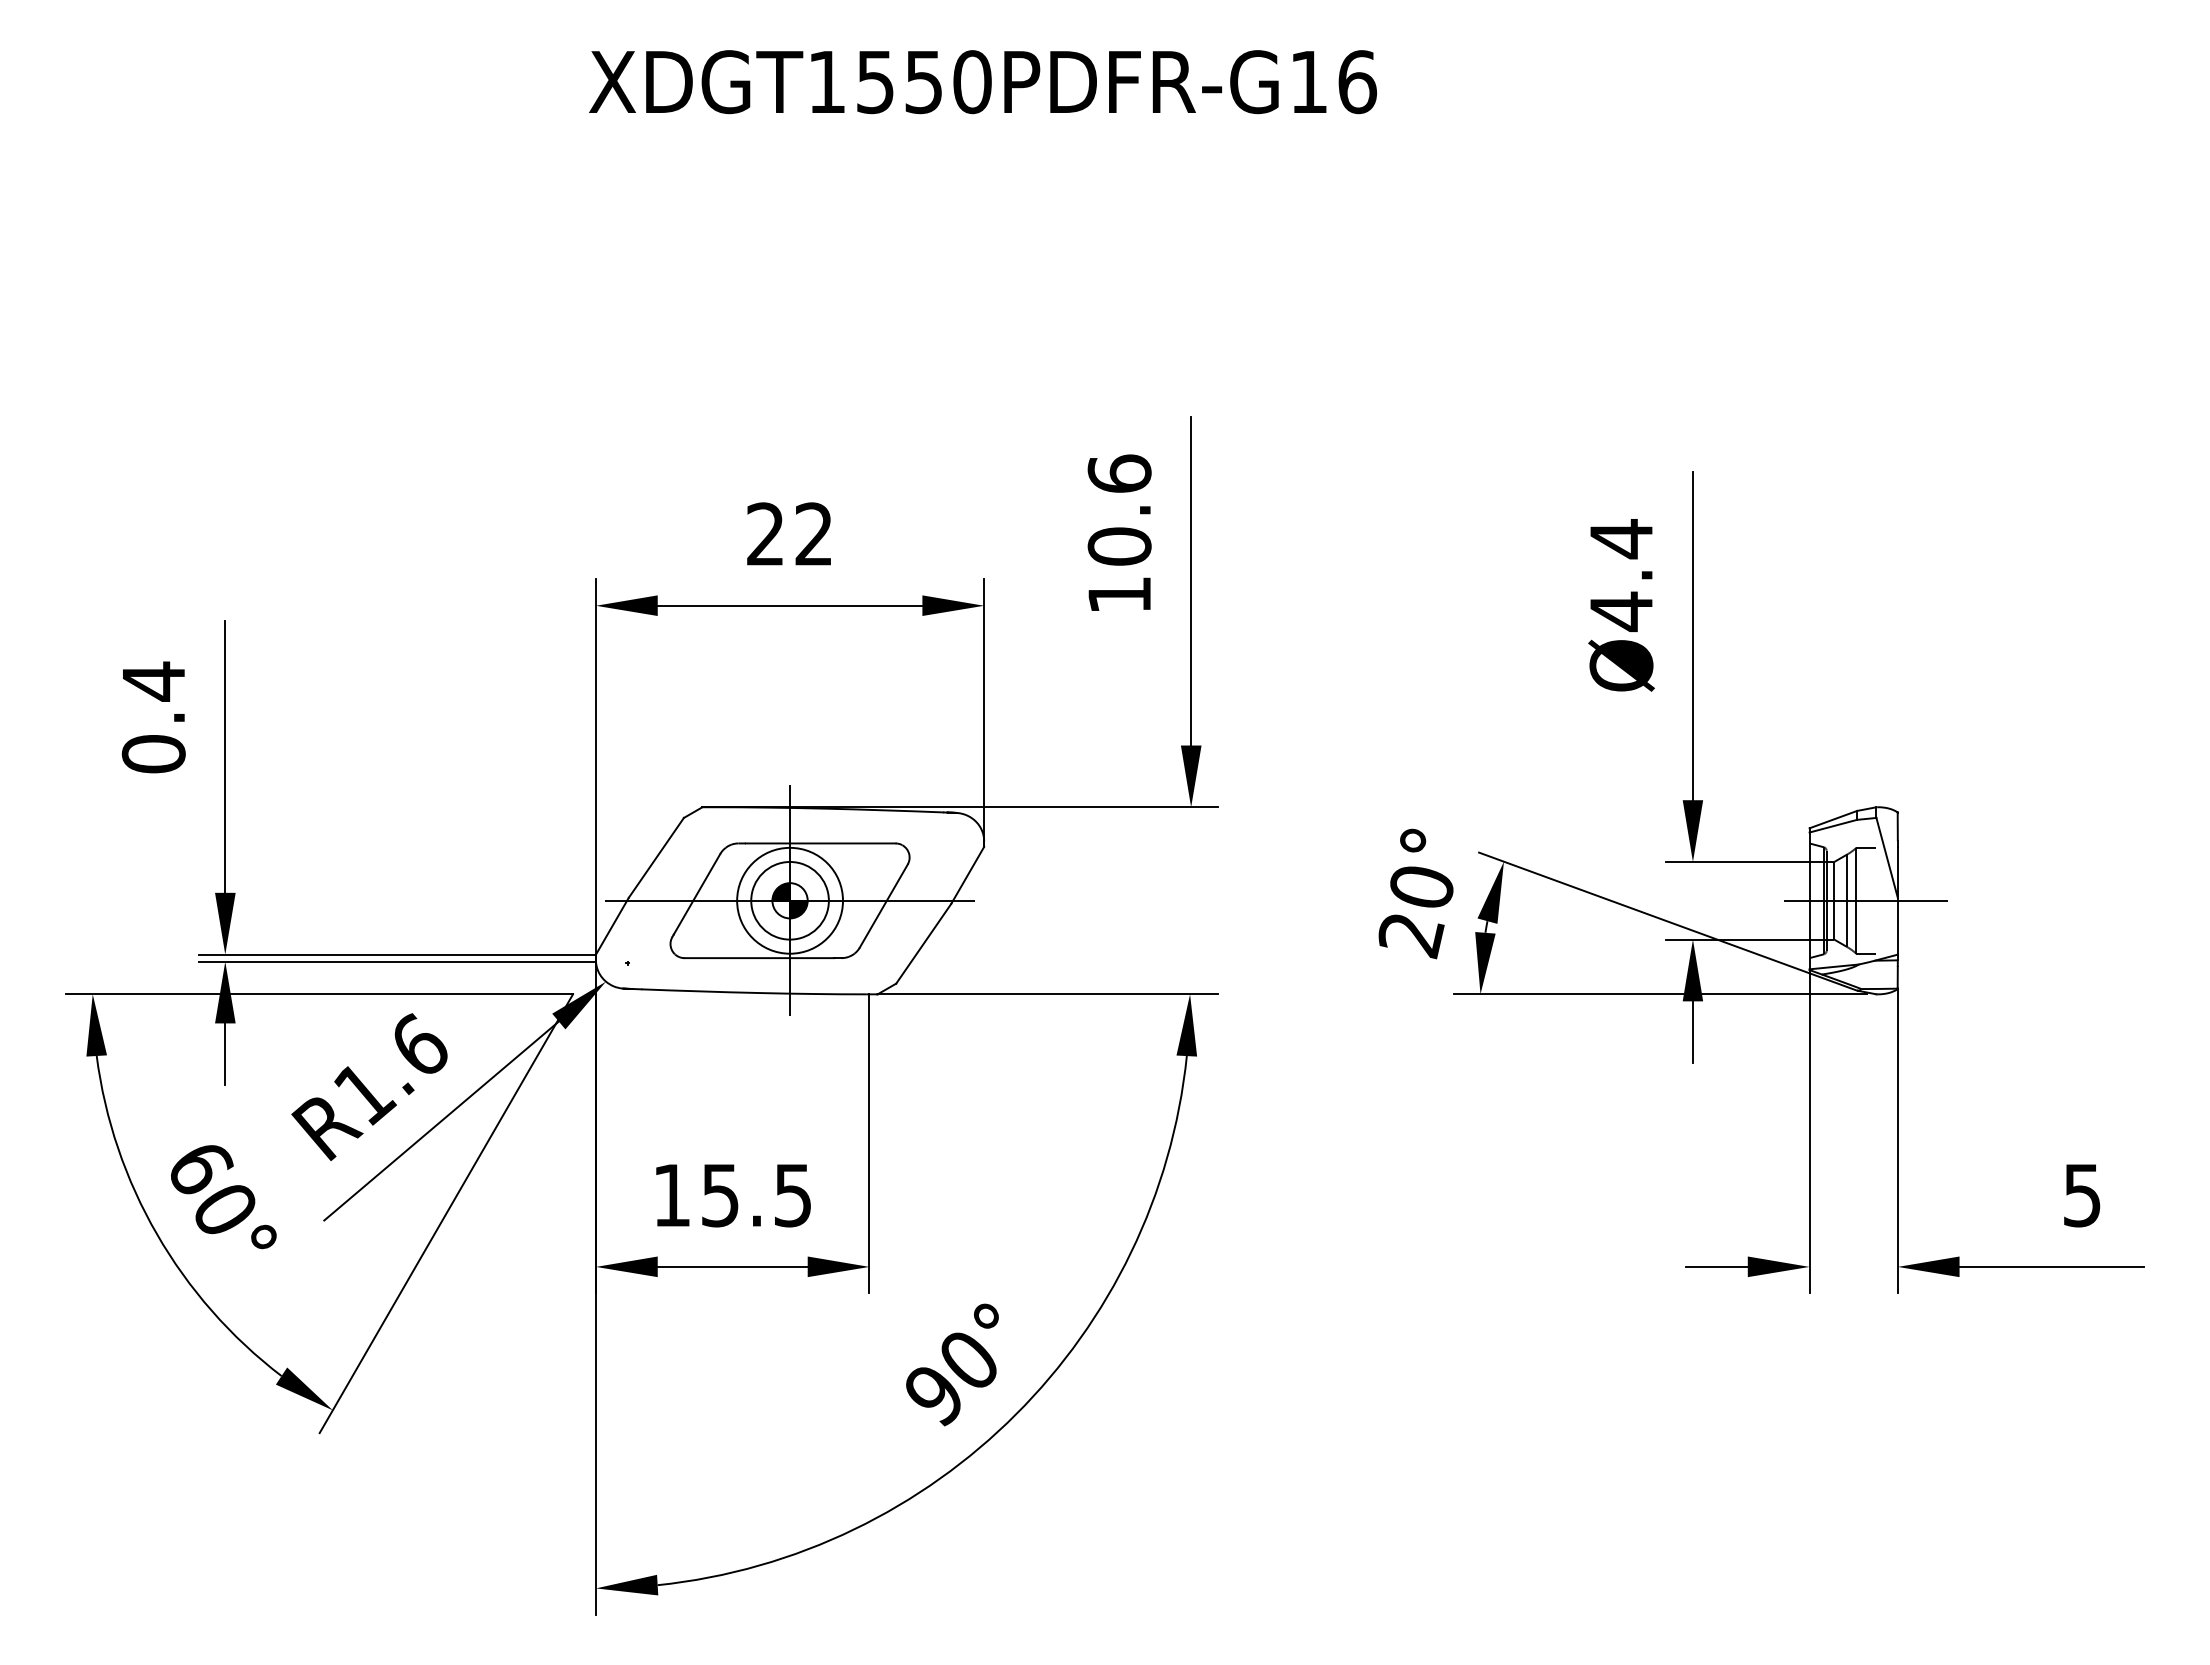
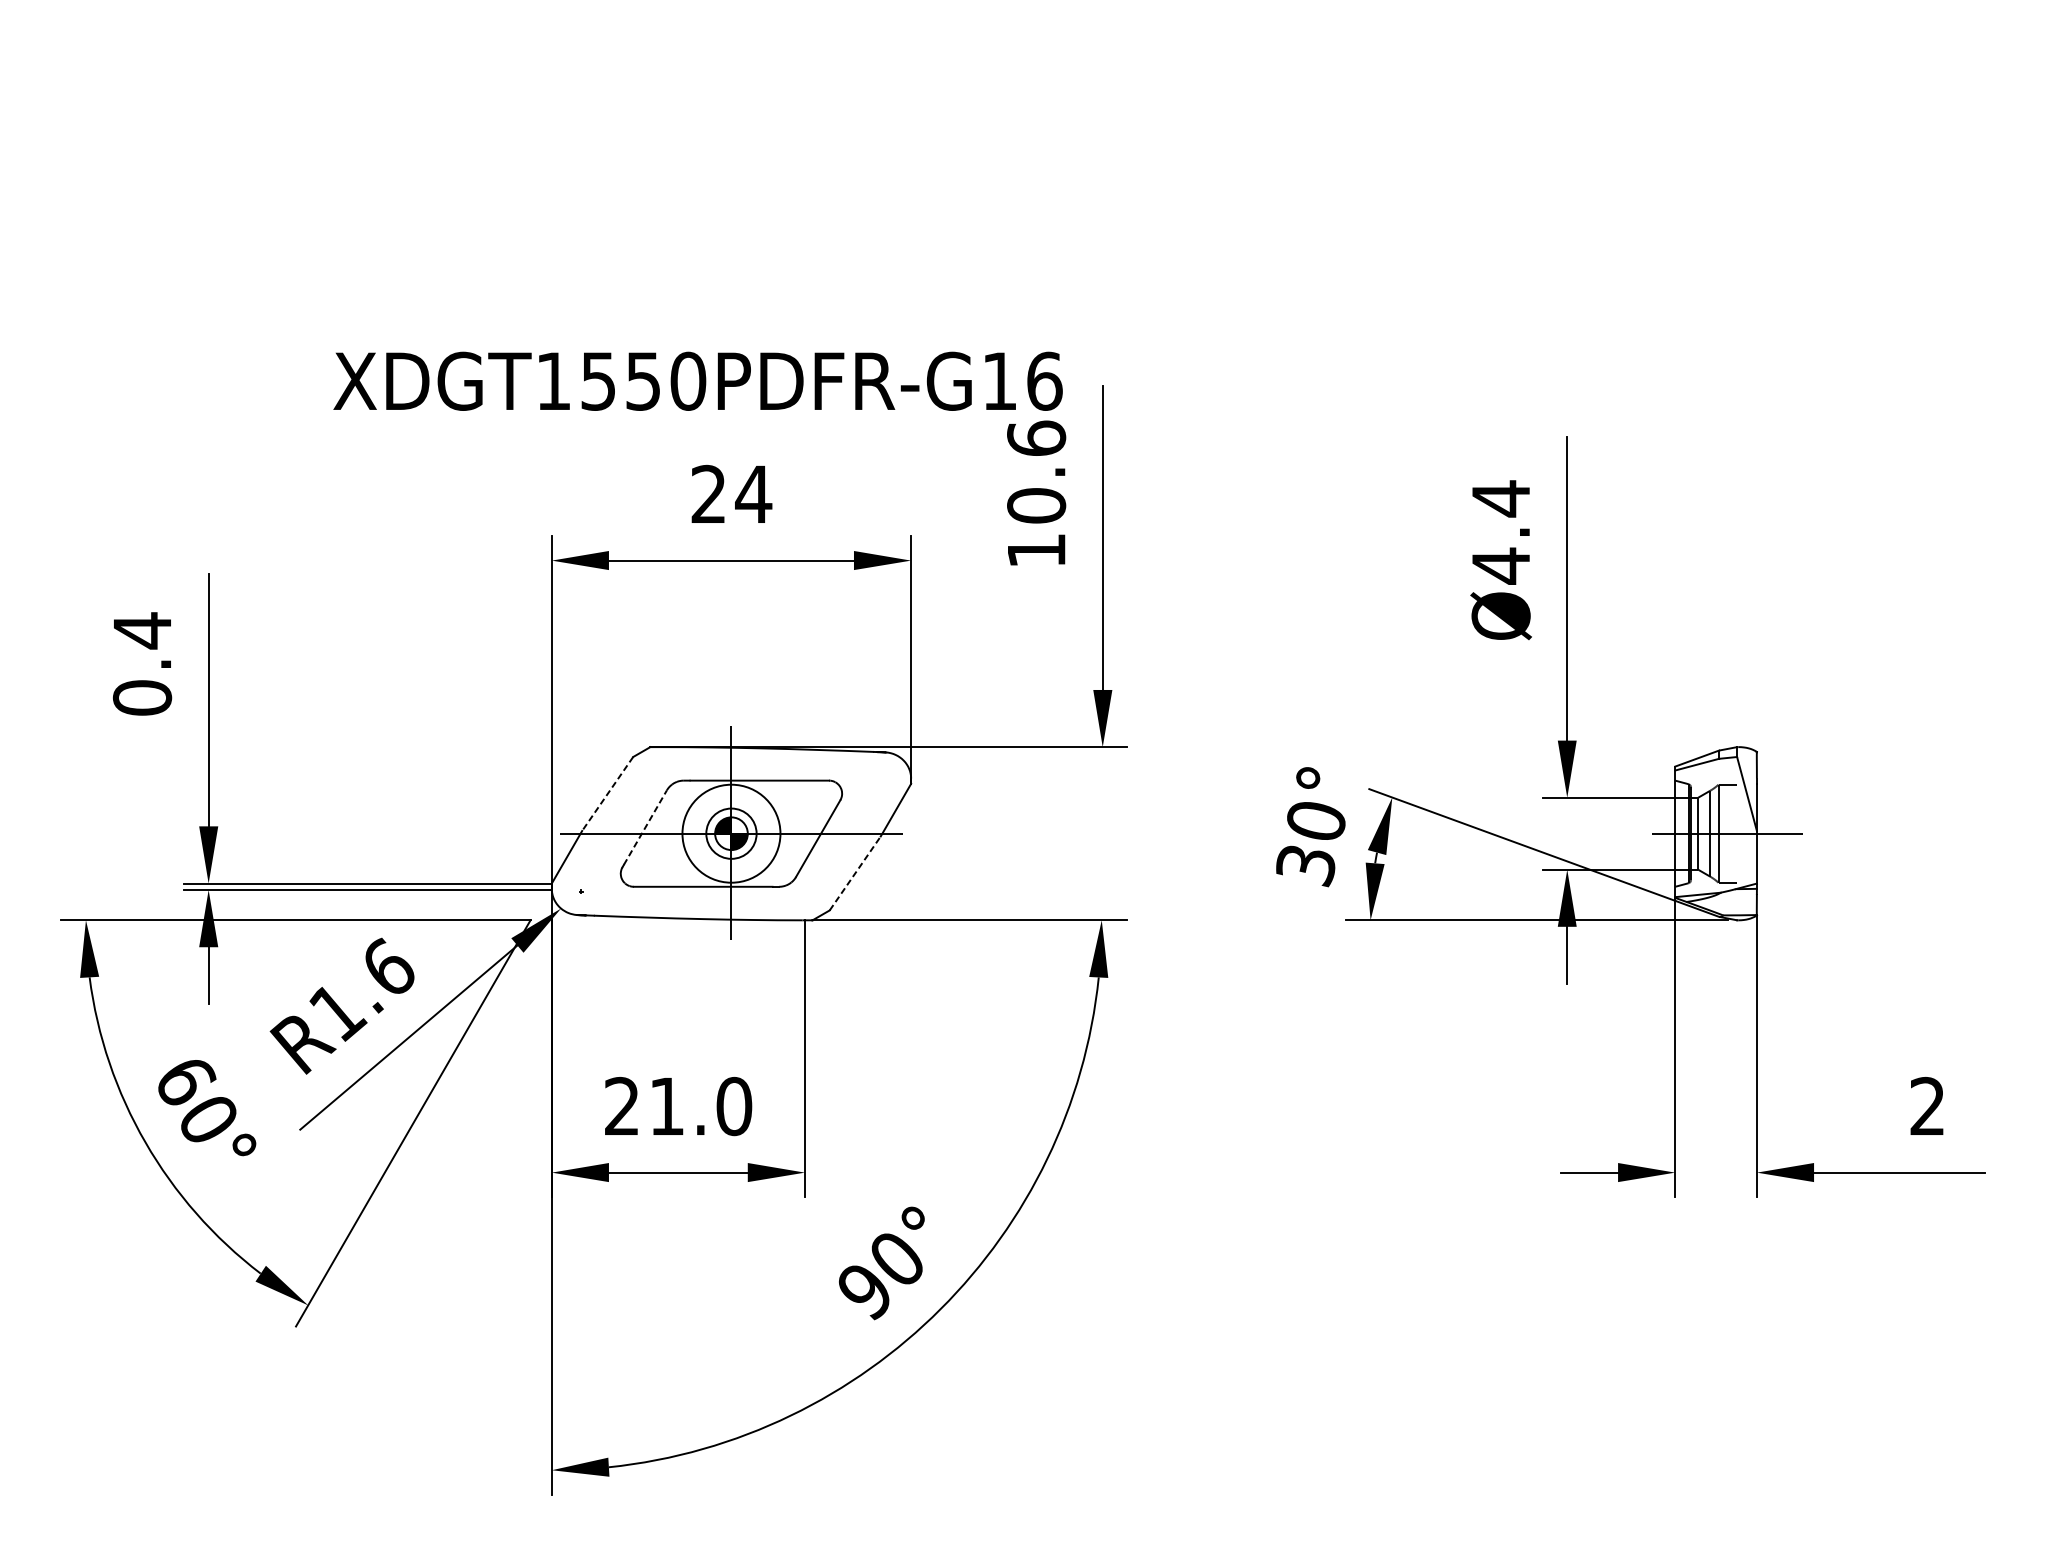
text: (982, 82) -> (697, 381), moved
text: (813, 533) -> (753, 493), 22 -> 24
line: (656, 857) -> (607, 793), solid -> dashed
line: (697, 893) -> (645, 826), solid -> dashed
circle: (789, 900) -> (730, 833), size x0.7
text: (1411, 936) -> (1306, 866), 20° -> 30°
line: (923, 943) -> (854, 873), solid -> dashed
text: (732, 1195) -> (678, 1106), 15.5 -> 21.0
text: (2081, 1195) -> (1926, 1106), 5 -> 2

